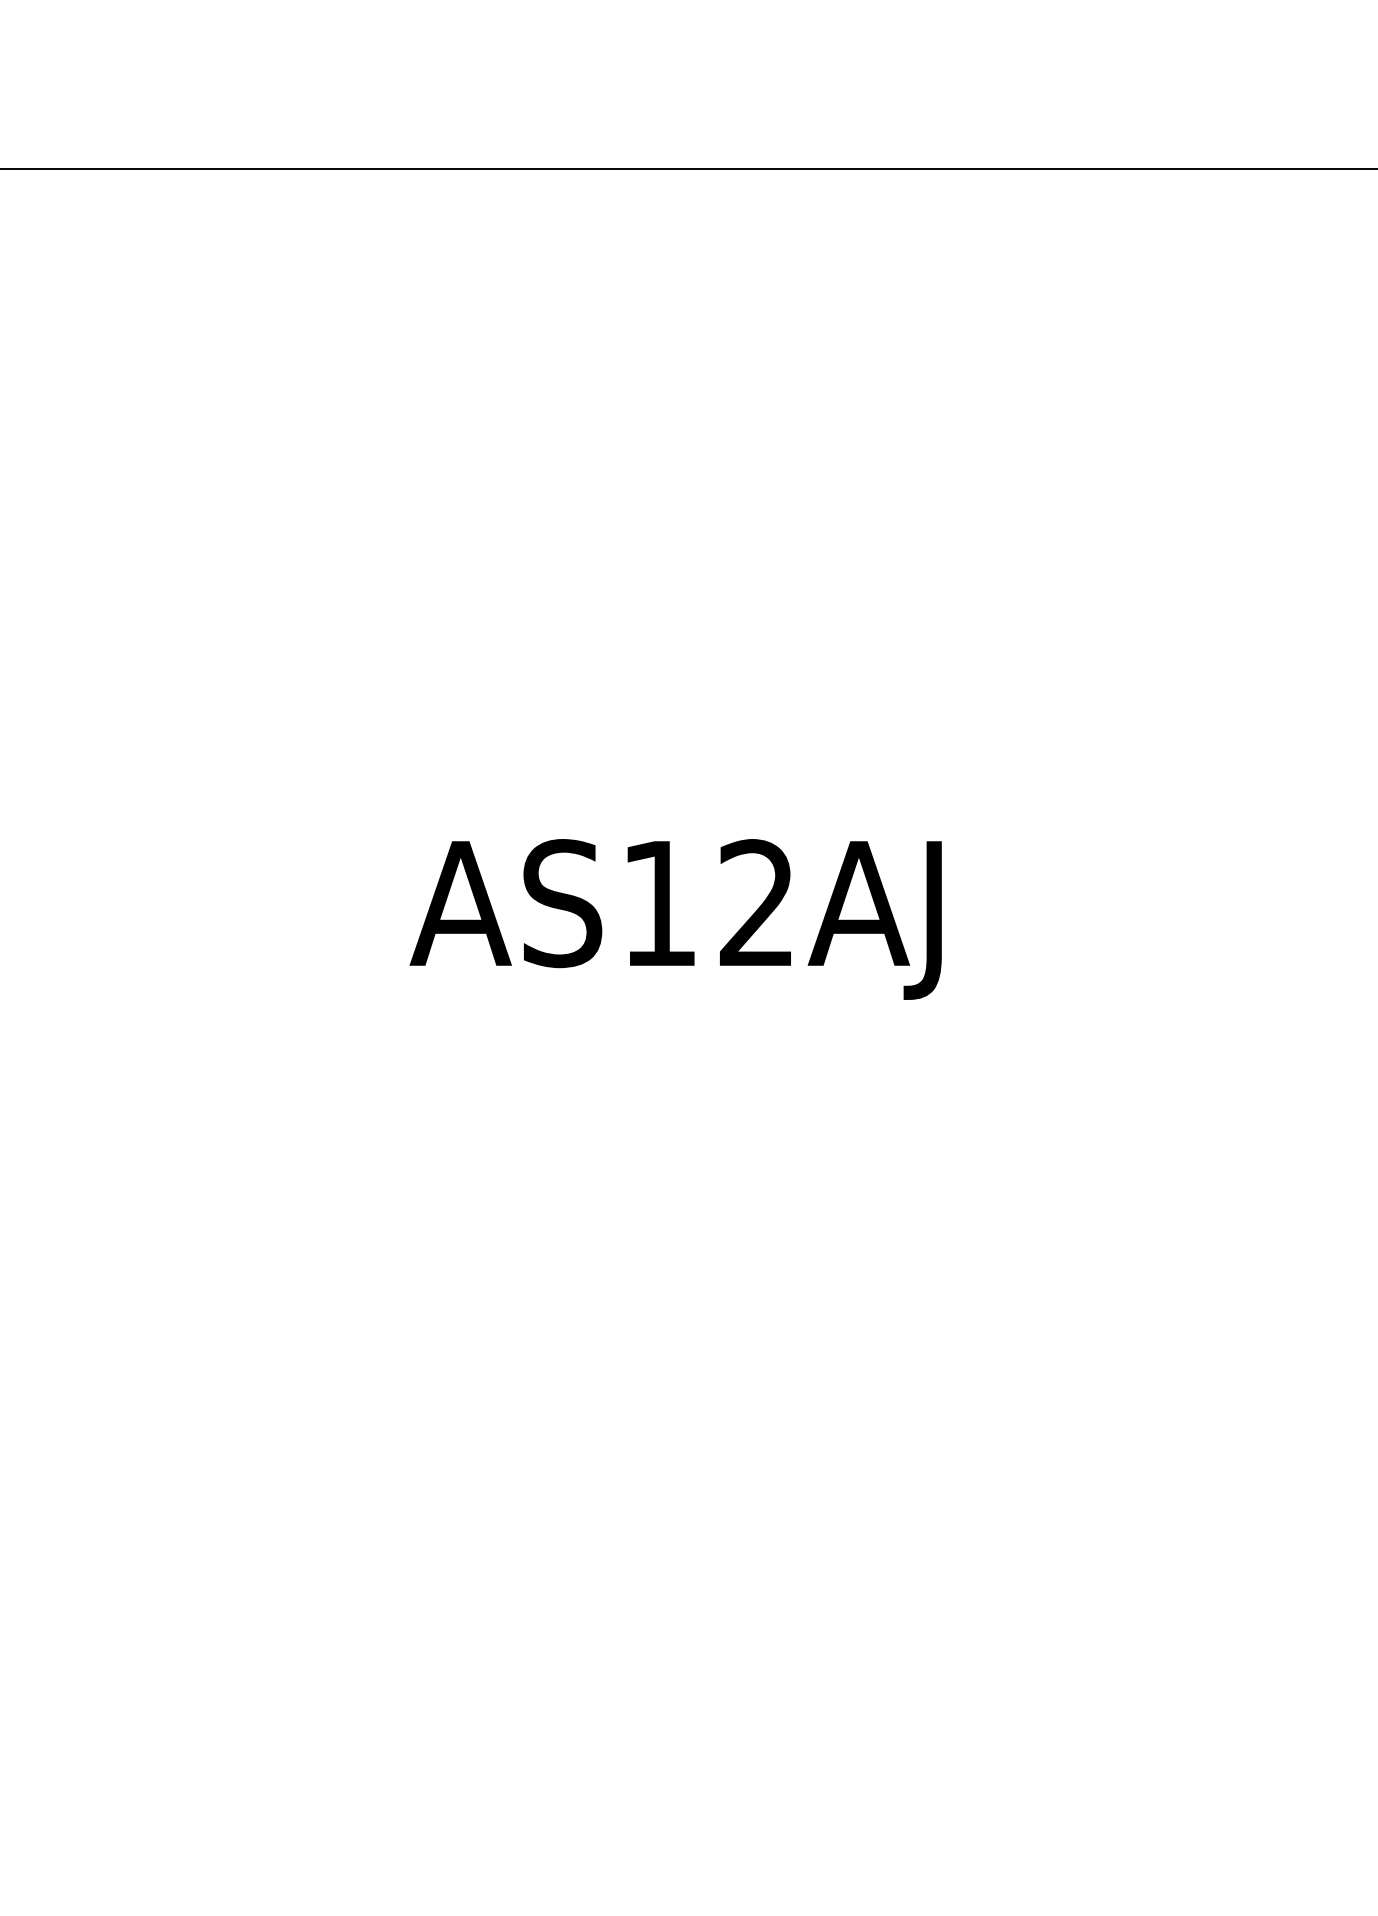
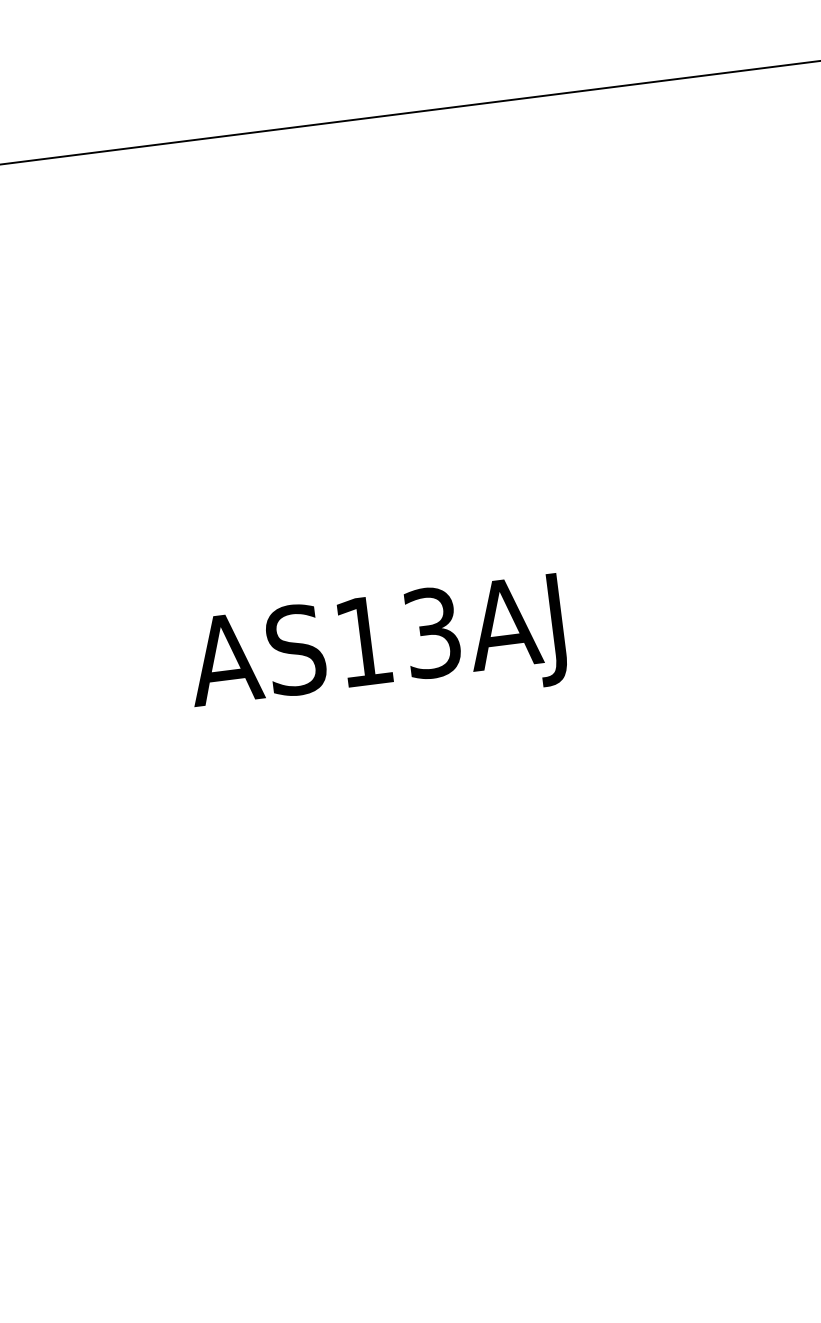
text: (757, 903) -> (432, 632), AS12AJ -> AS13AJ

